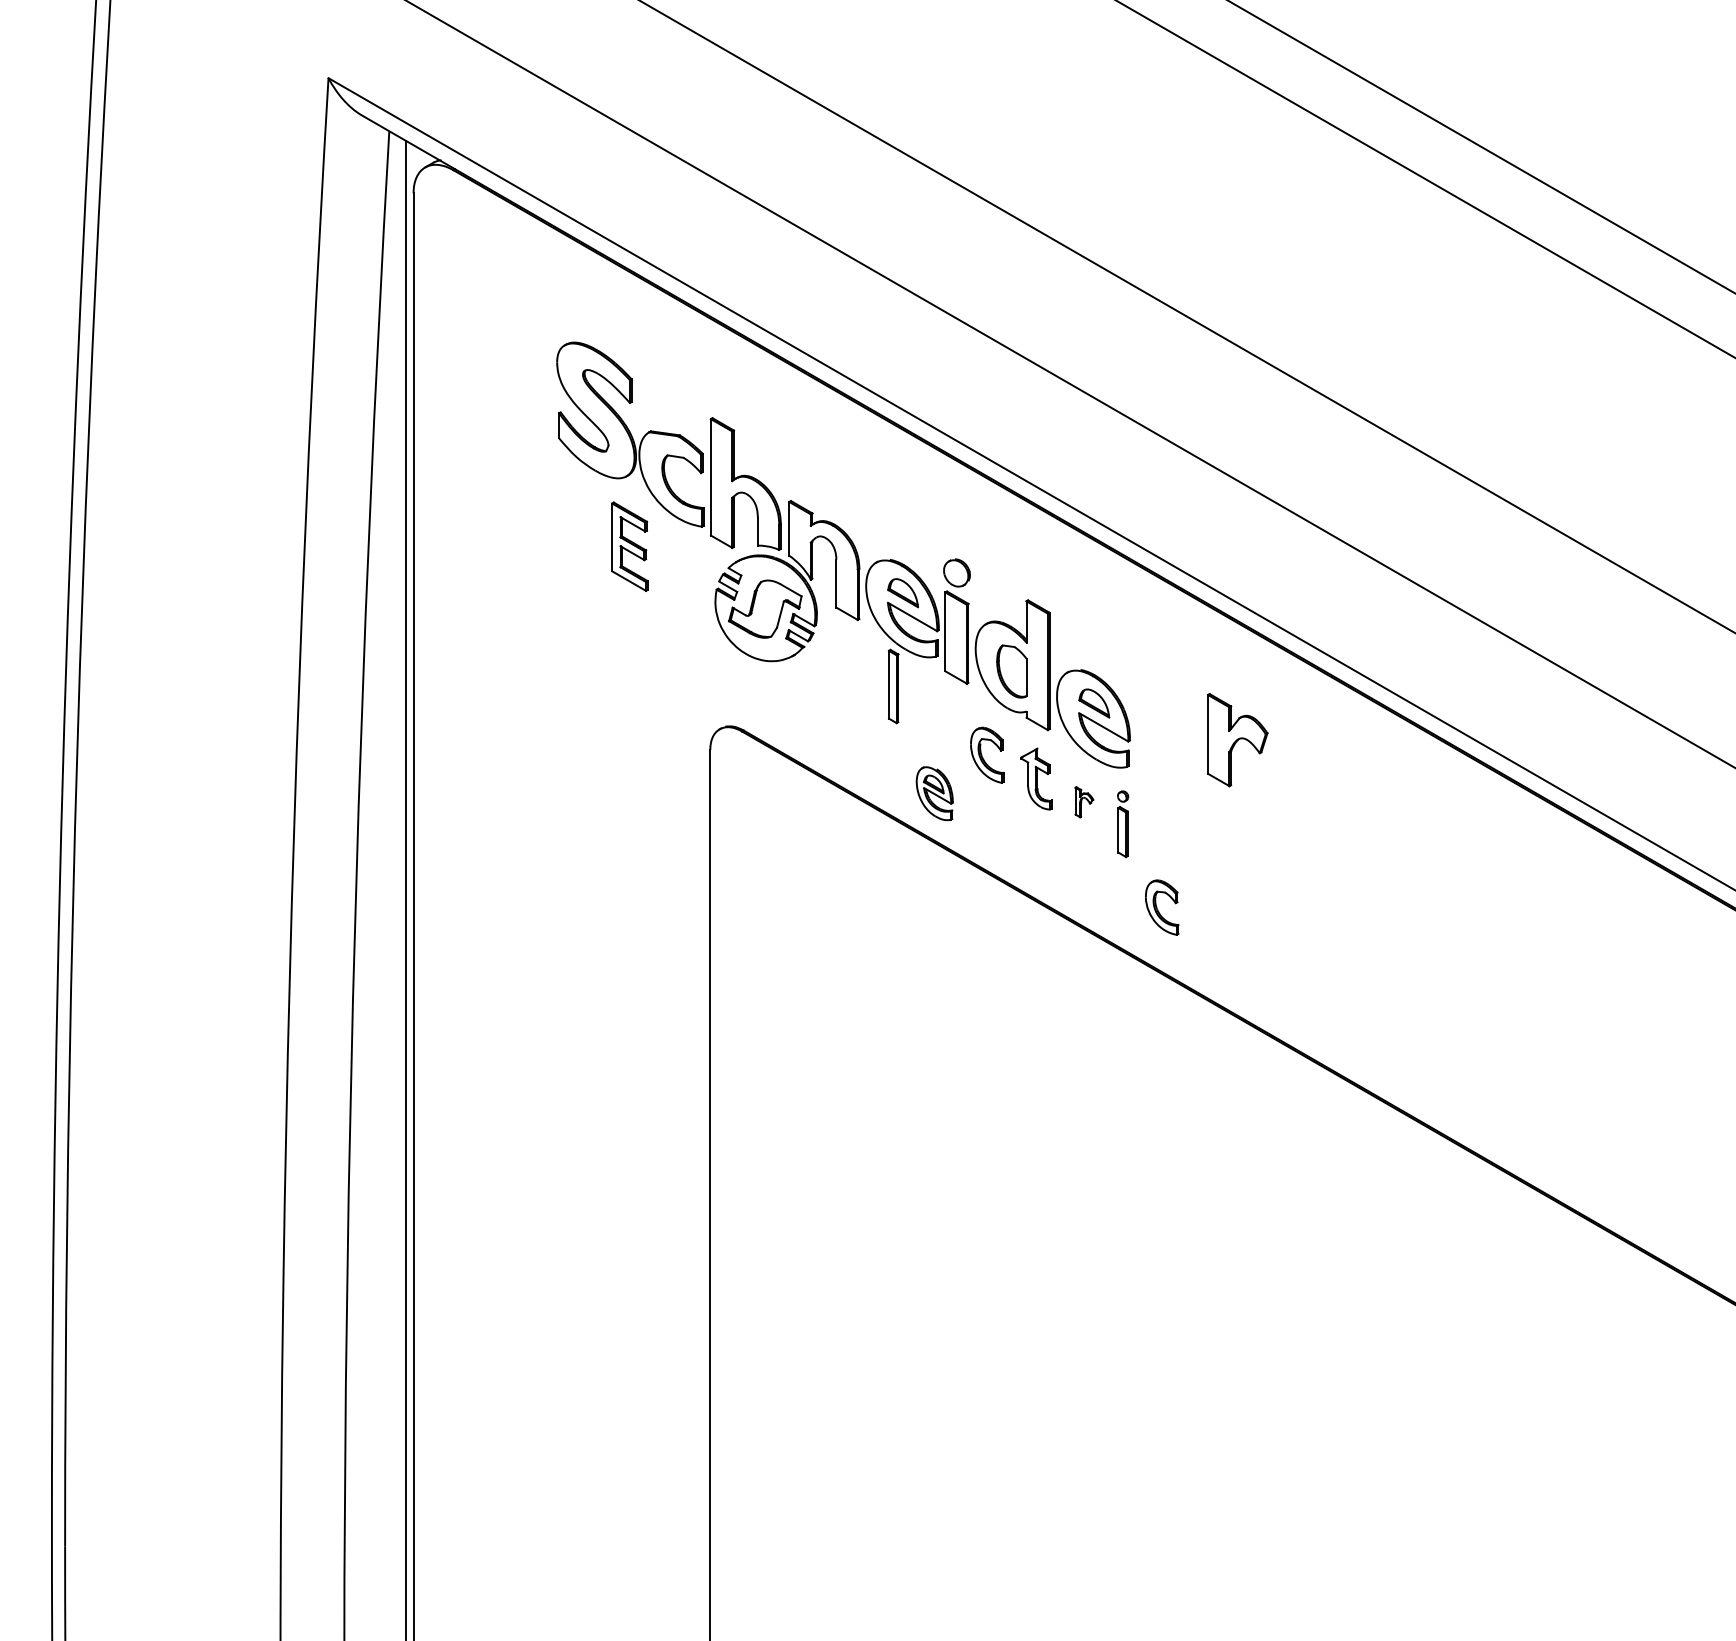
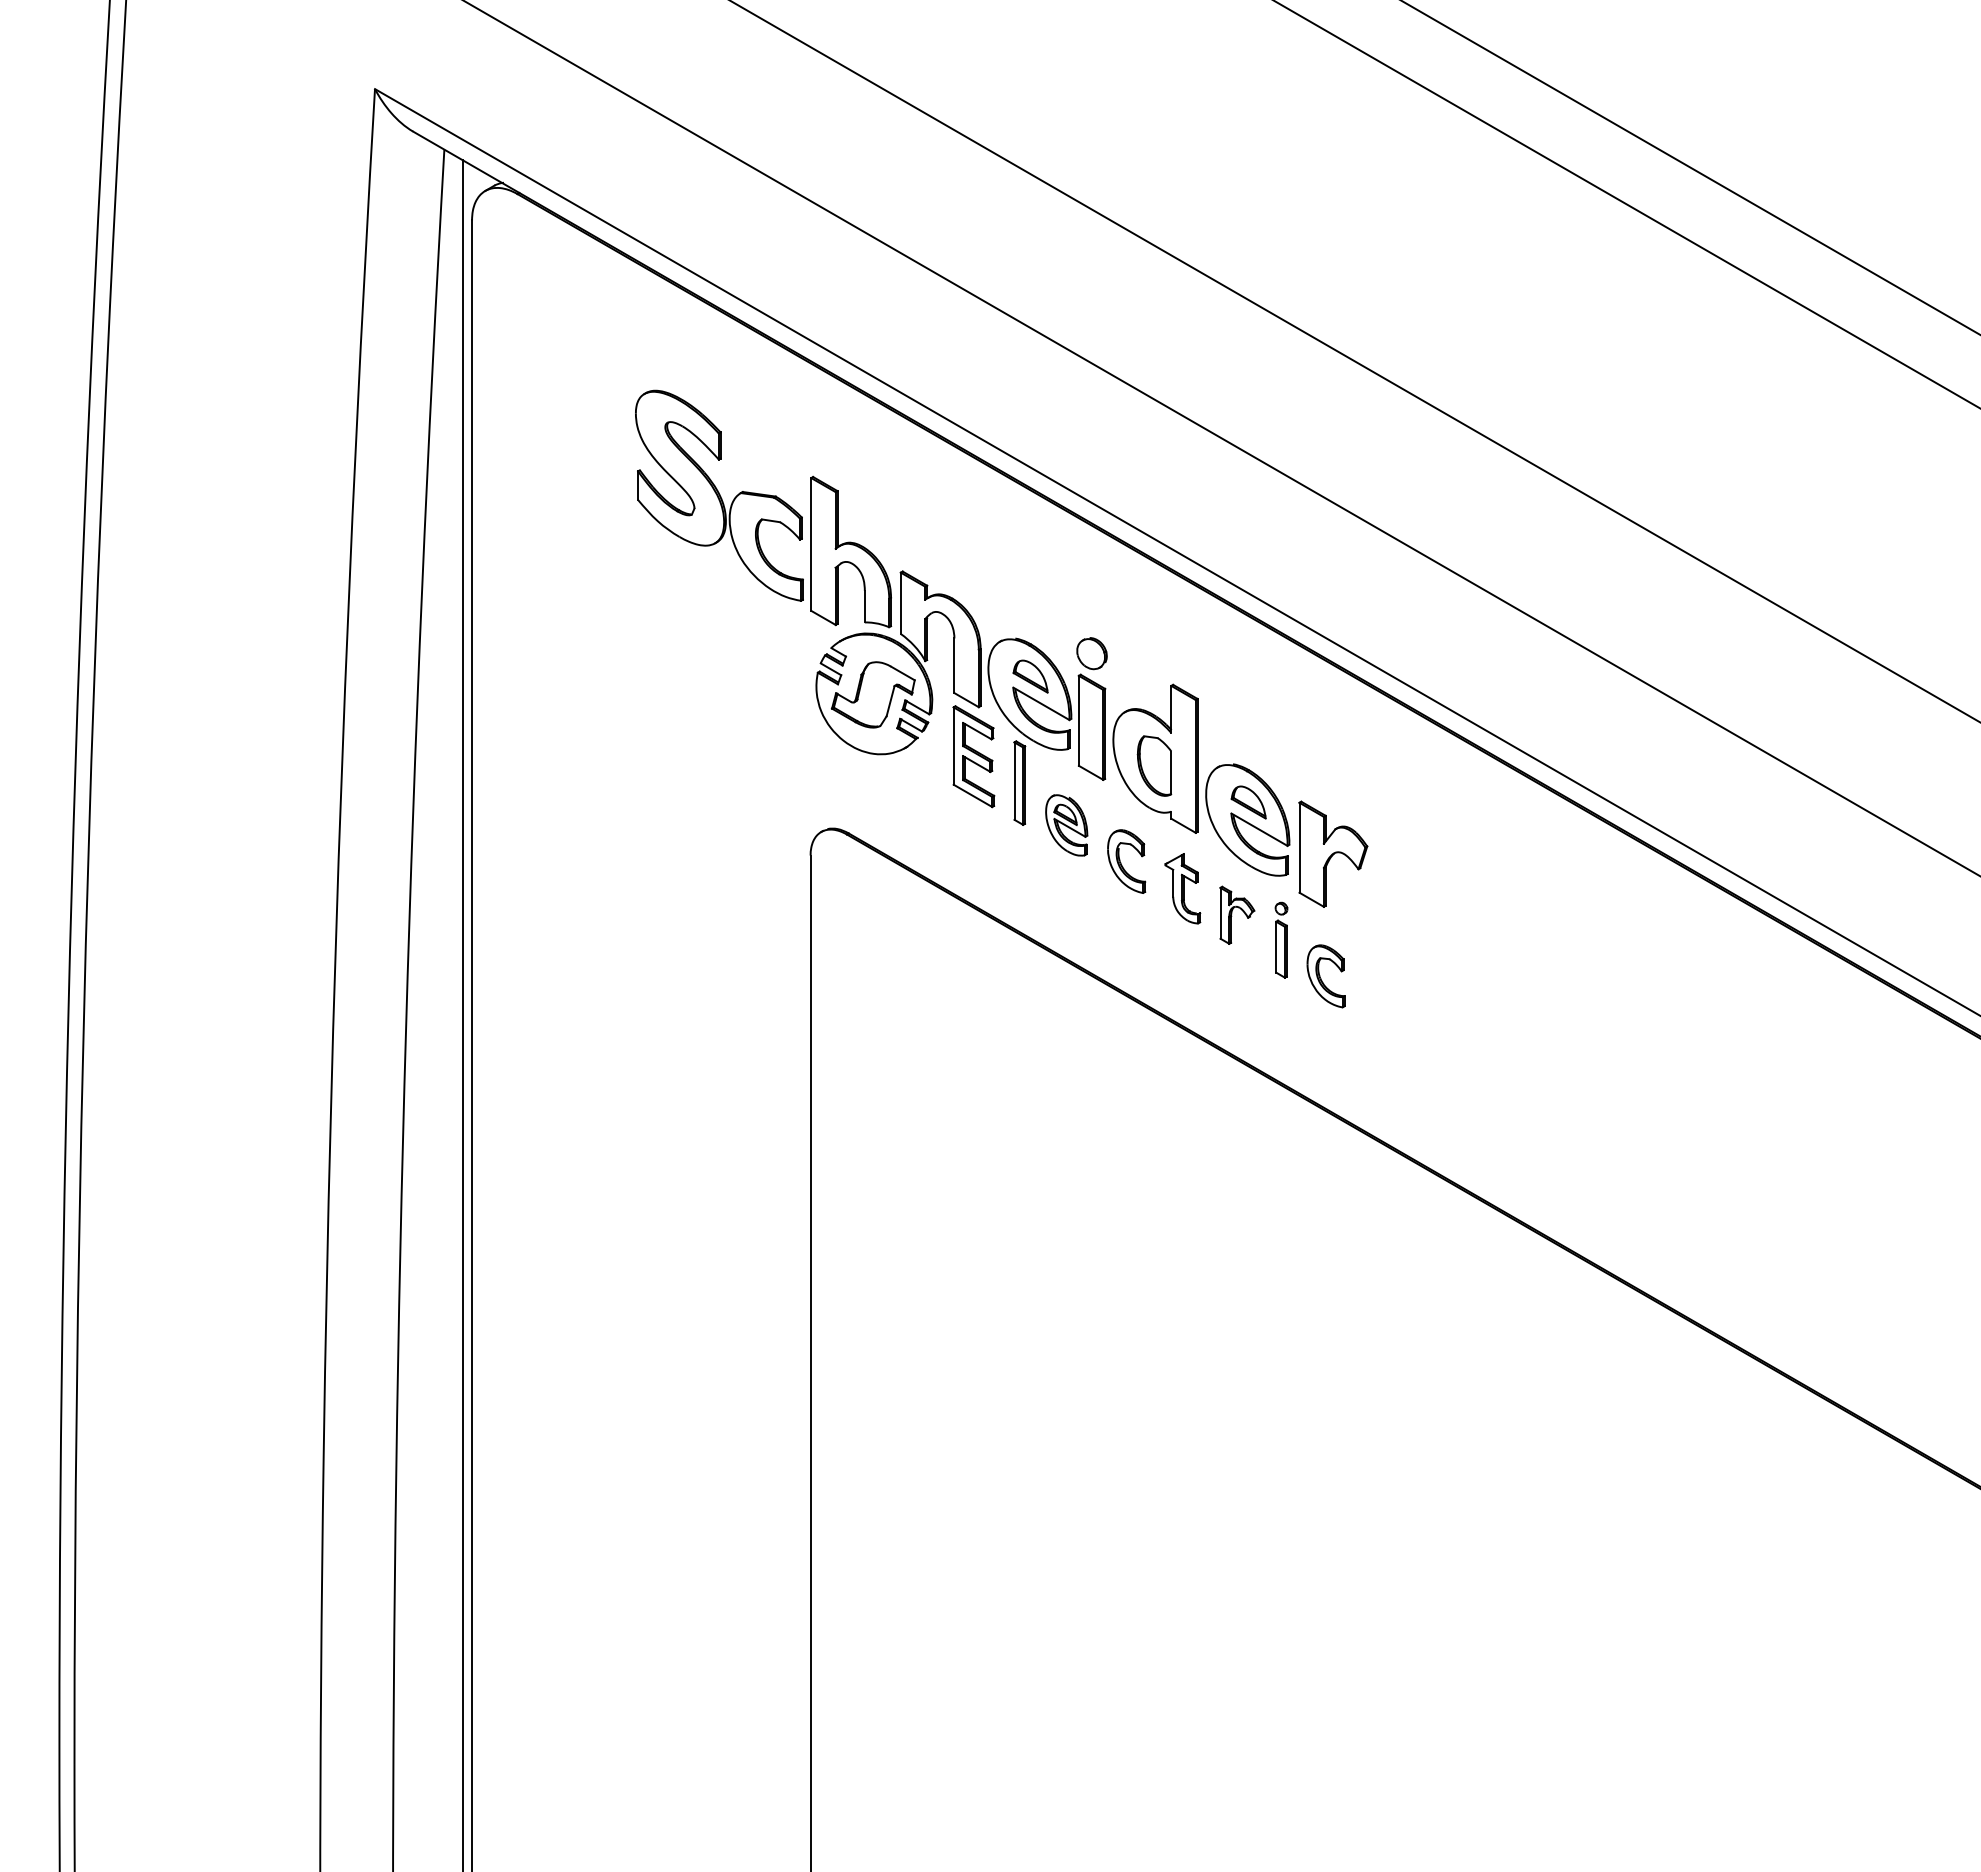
part: (629, 546) -> (973, 756), moved
part: (1237, 739) -> (1333, 853), moved
part: (934, 793) -> (1066, 825), moved
part: (1084, 801) -> (1237, 914), size x1.67
part: (1161, 907) -> (1325, 976), moved

